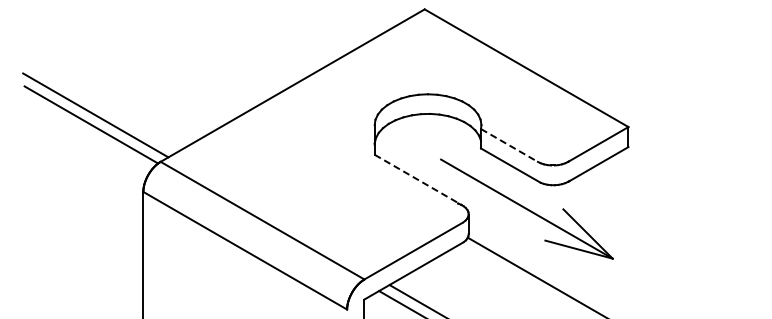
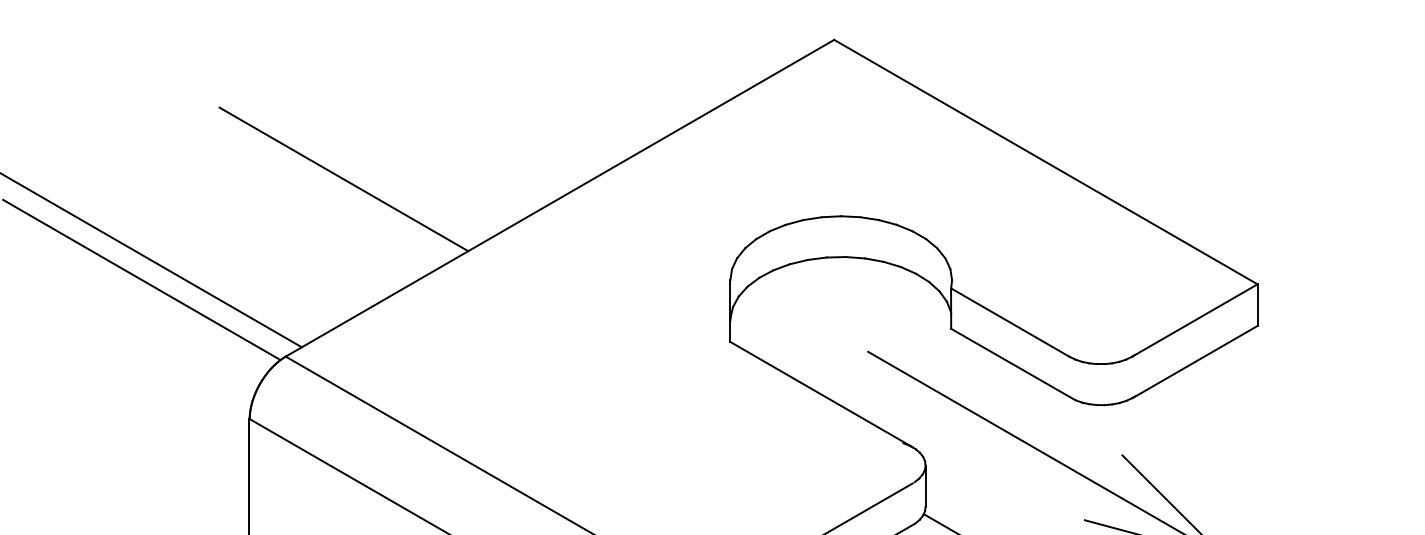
line: (188, 76) -> (343, 179), added
line: (509, 145) -> (1010, 322), dashed -> solid
line: (418, 180) -> (821, 395), dashed -> solid

